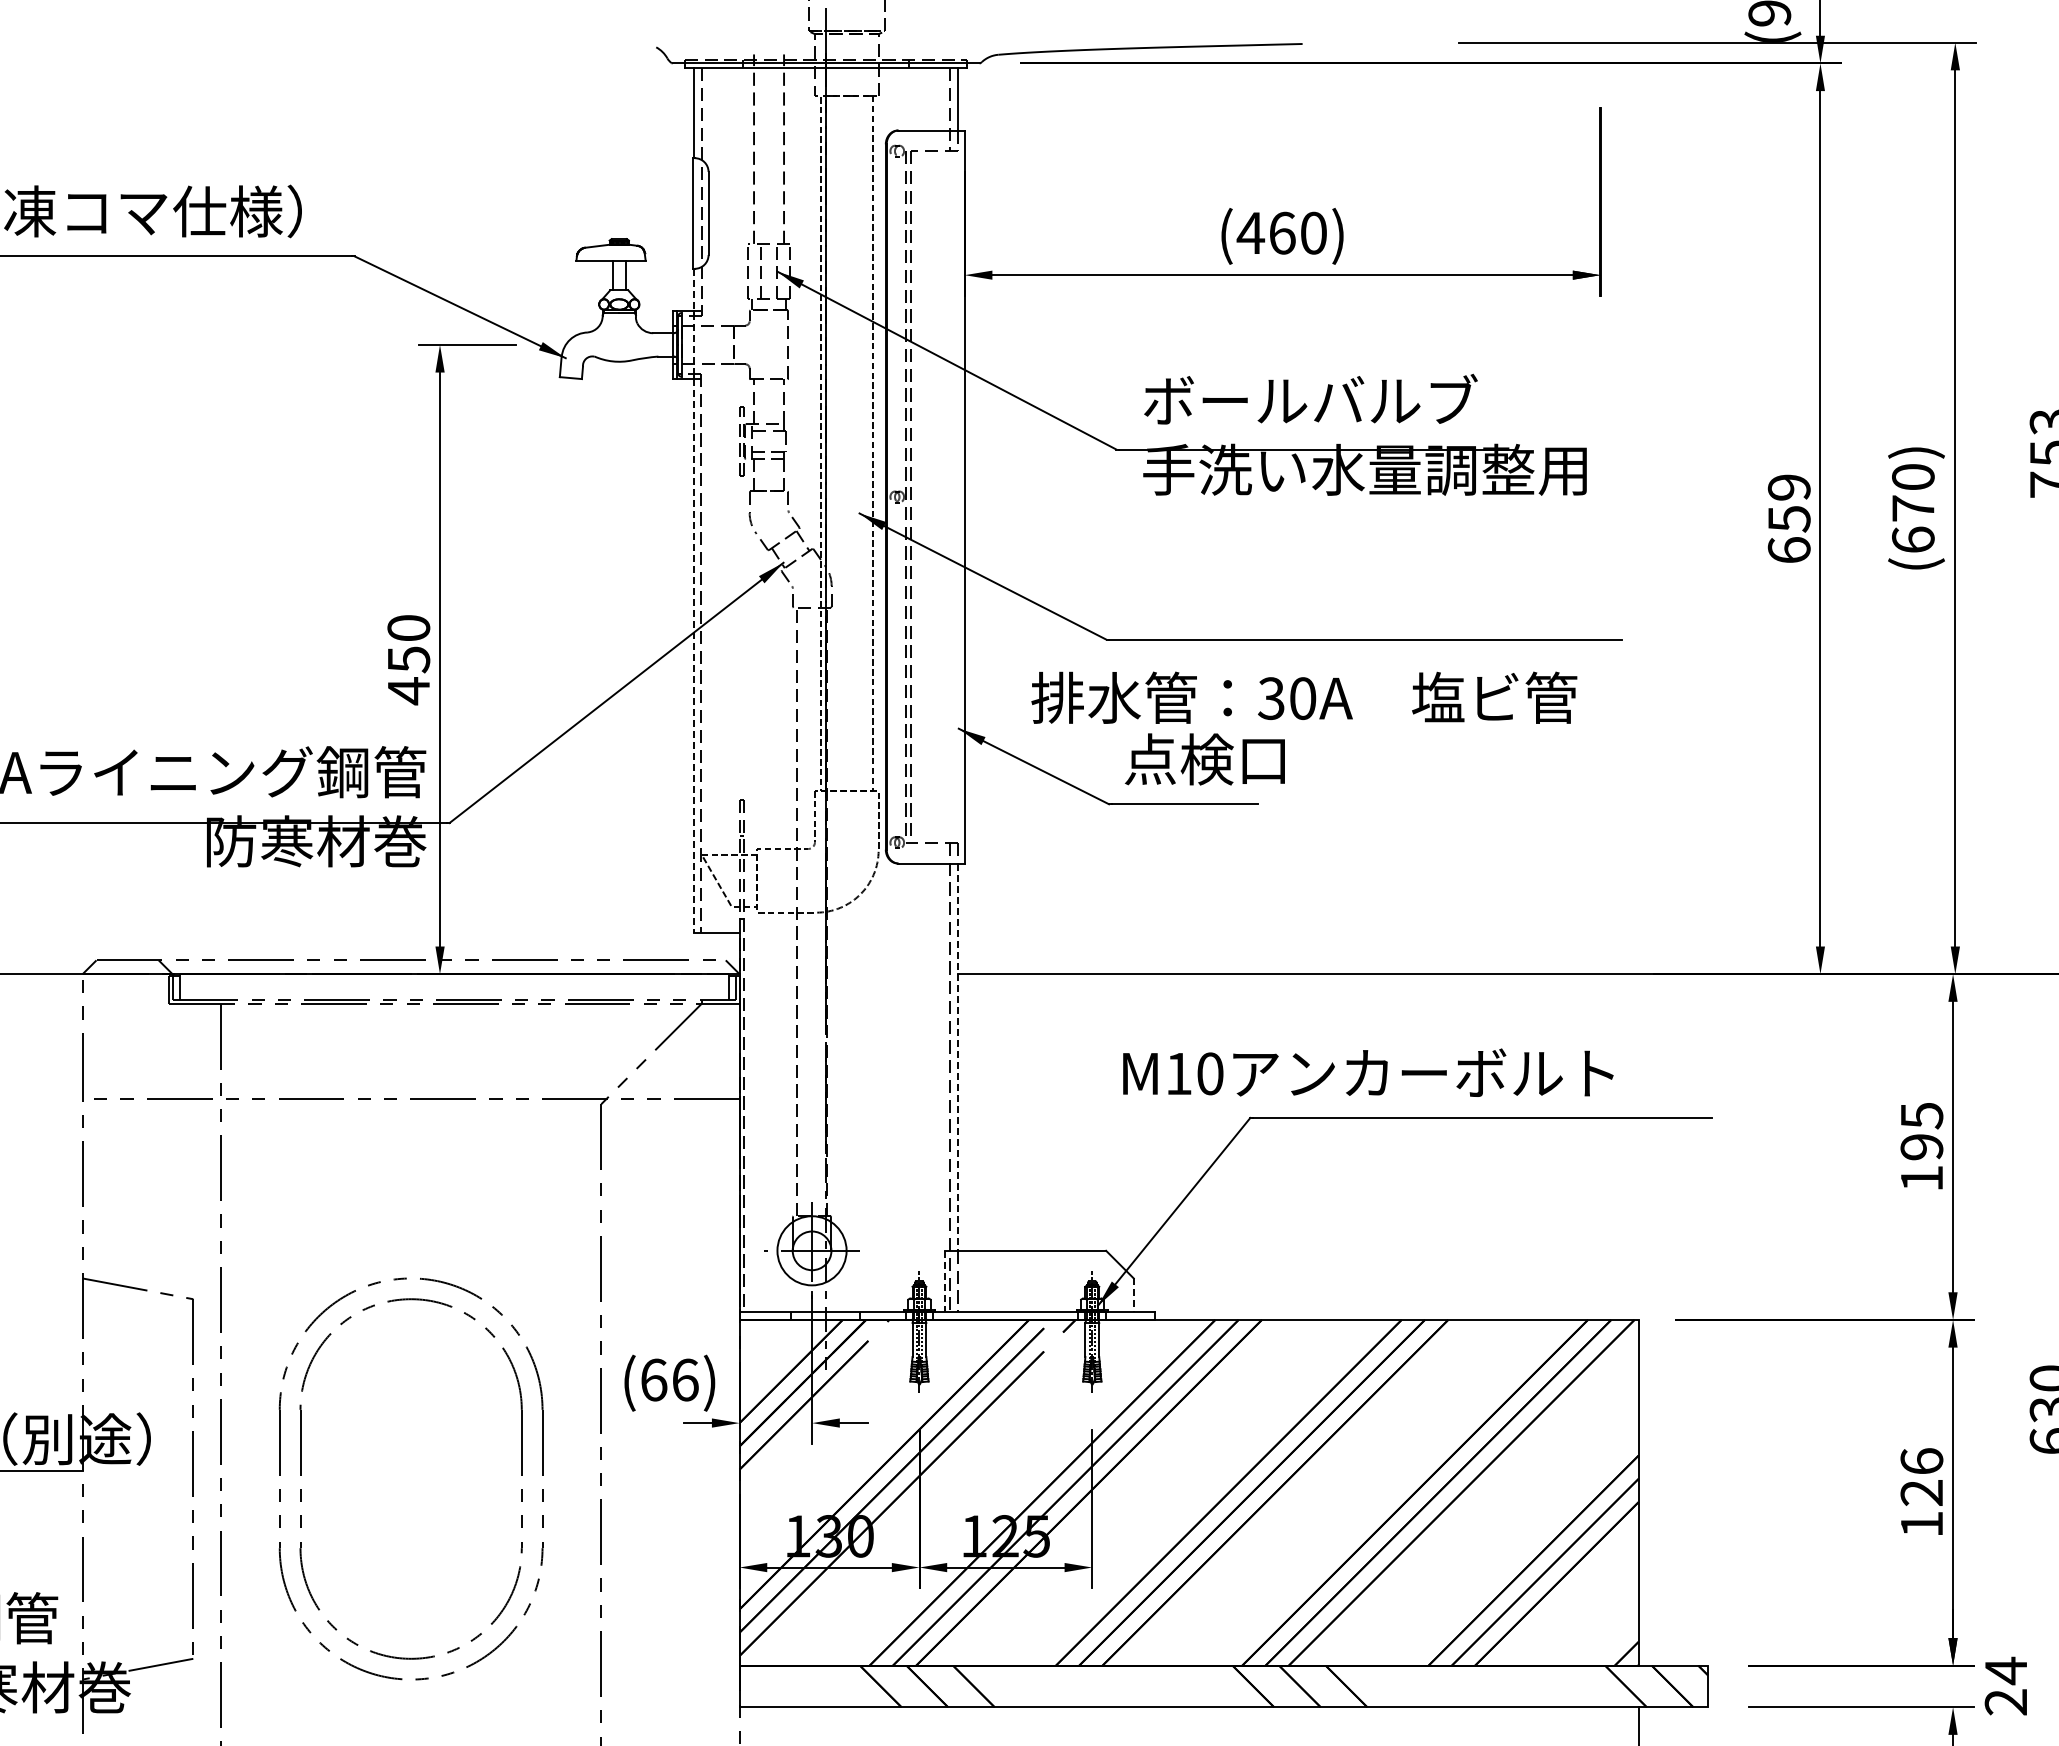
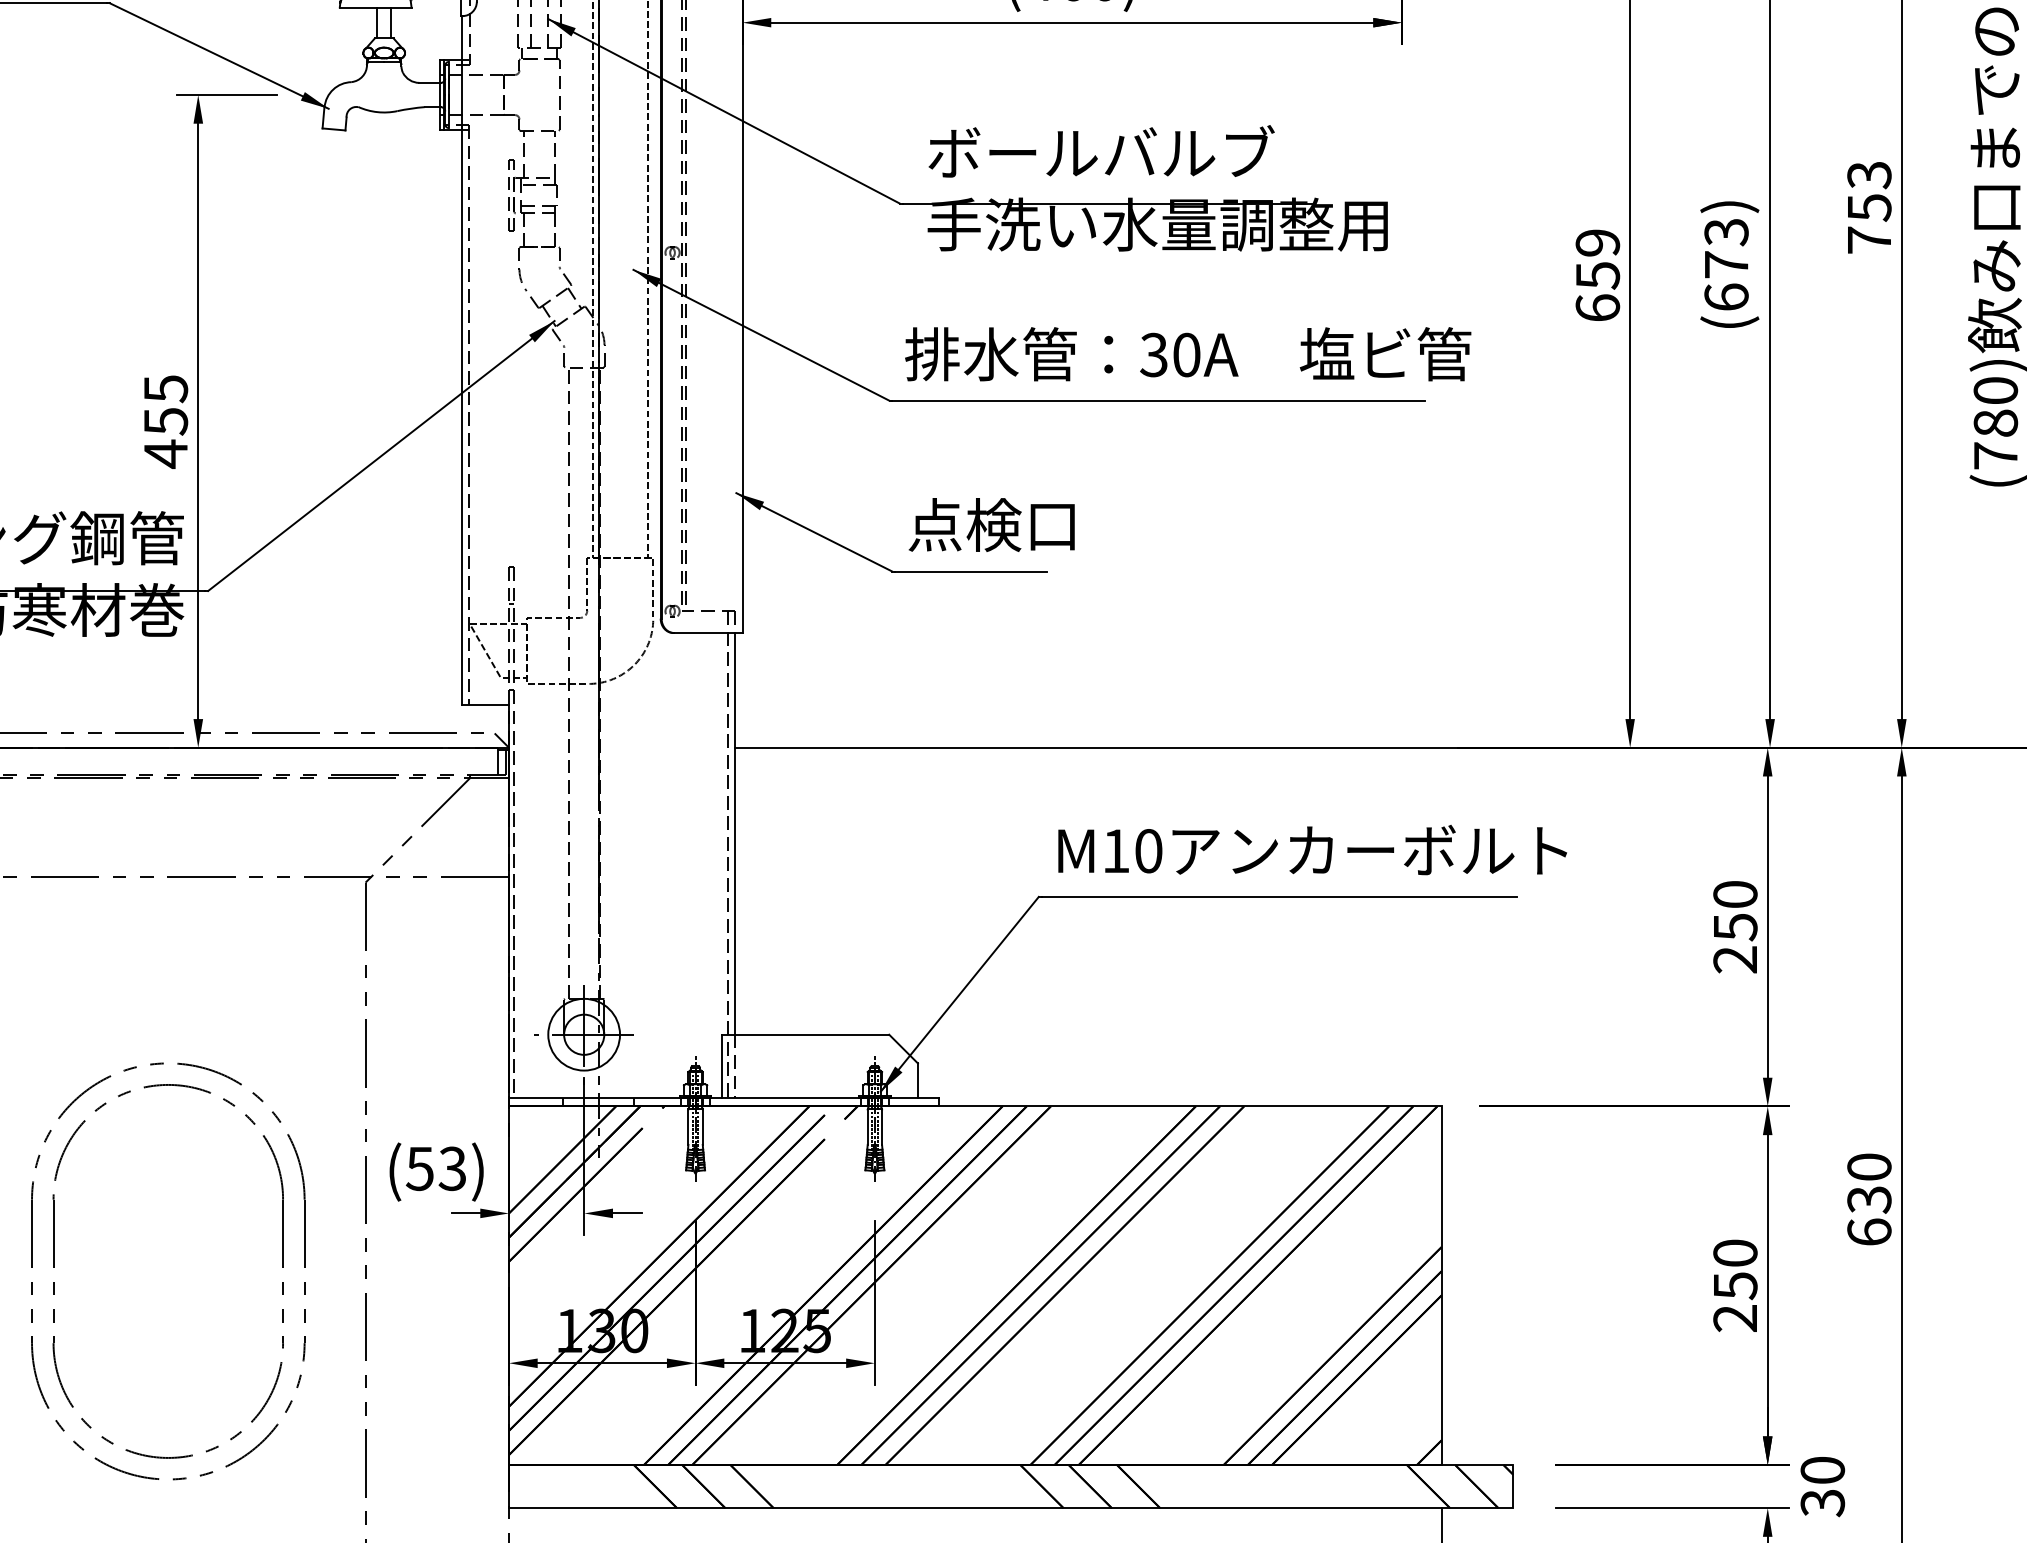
text: (1913, 477) -> (1726, 232), (670) -> (673)
line: (693, 600) -> (461, 360), dashed -> solid
text: (408, 628) -> (165, 389), 450 -> 455
text: (1304, 697) -> (1188, 353), moved
line: (957, 1057) -> (735, 834), dashed -> solid
text: (1368, 1072) -> (1312, 849), moved
text: (1921, 1146) -> (1735, 926), 195 -> 250
line: (945, 1281) -> (722, 1066), dashed -> solid
line: (1133, 1295) -> (917, 1081), dashed -> solid
text: (669, 1379) -> (436, 1168), (66) -> (53)
text: (1921, 1492) -> (1735, 1285), 126 -> 250
text: (2005, 1685) -> (1822, 1485), 24 -> 30

